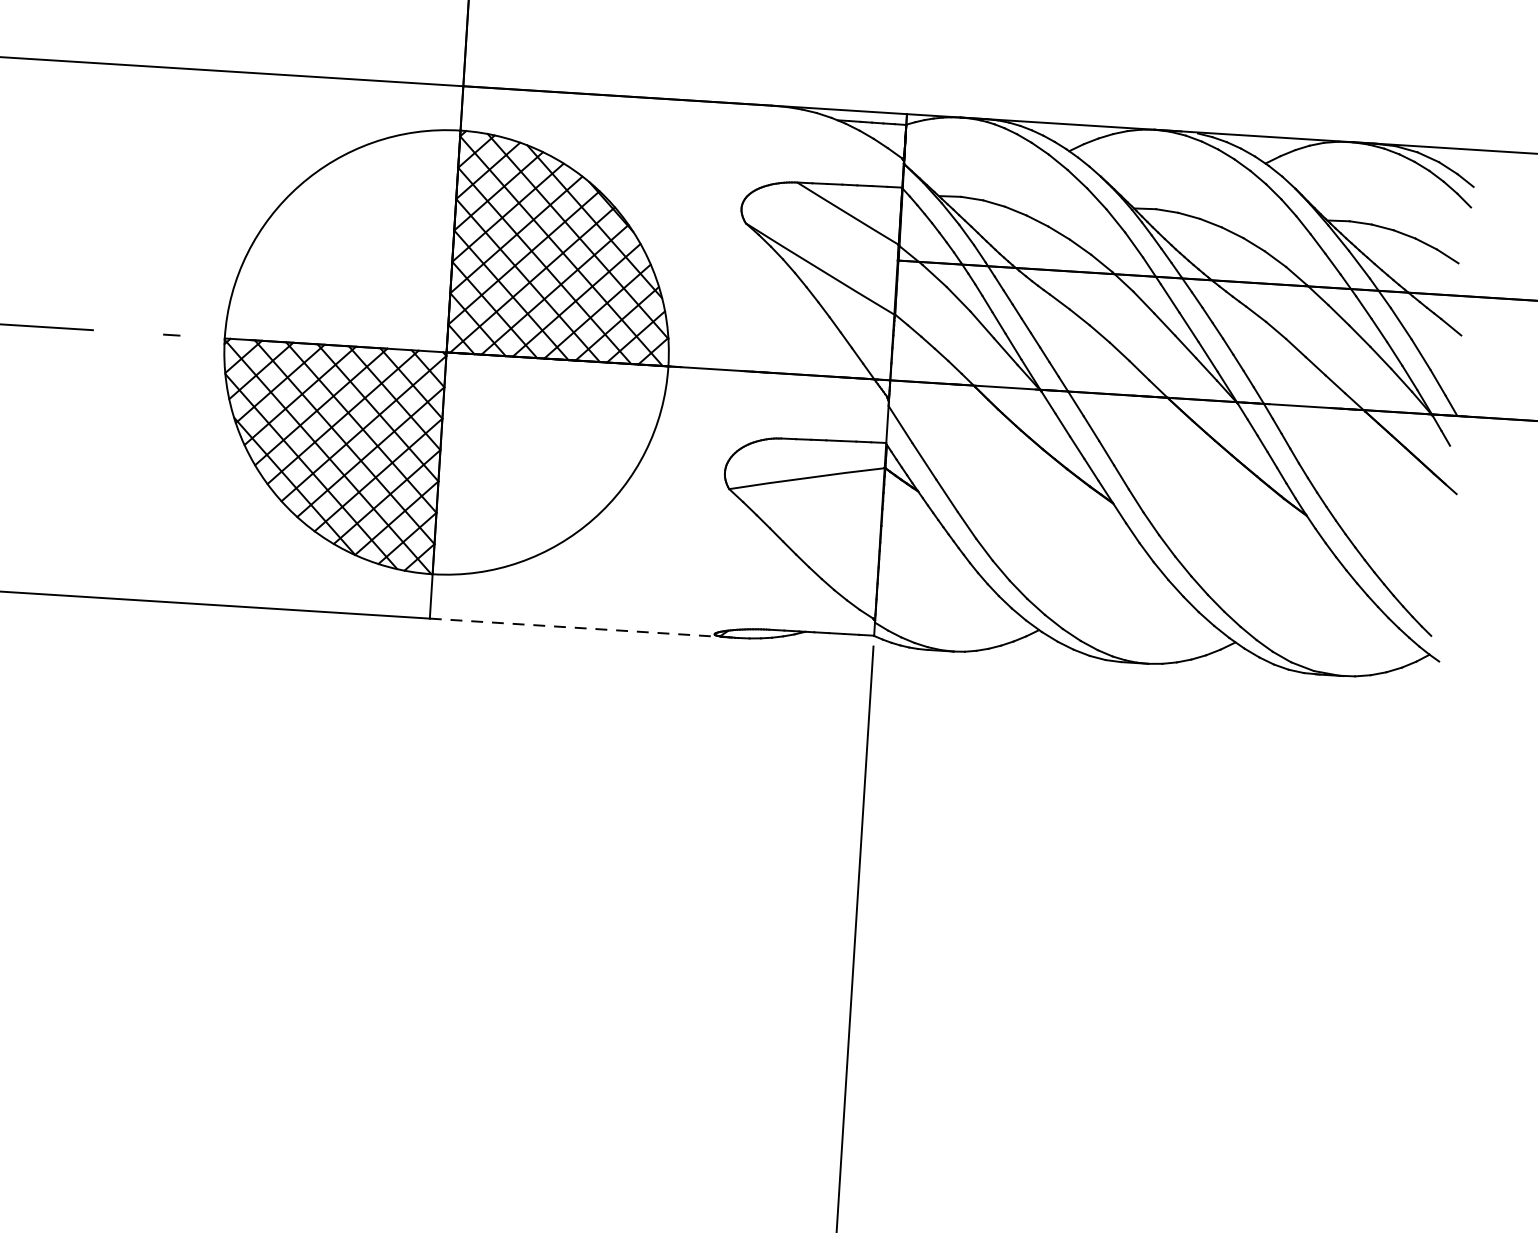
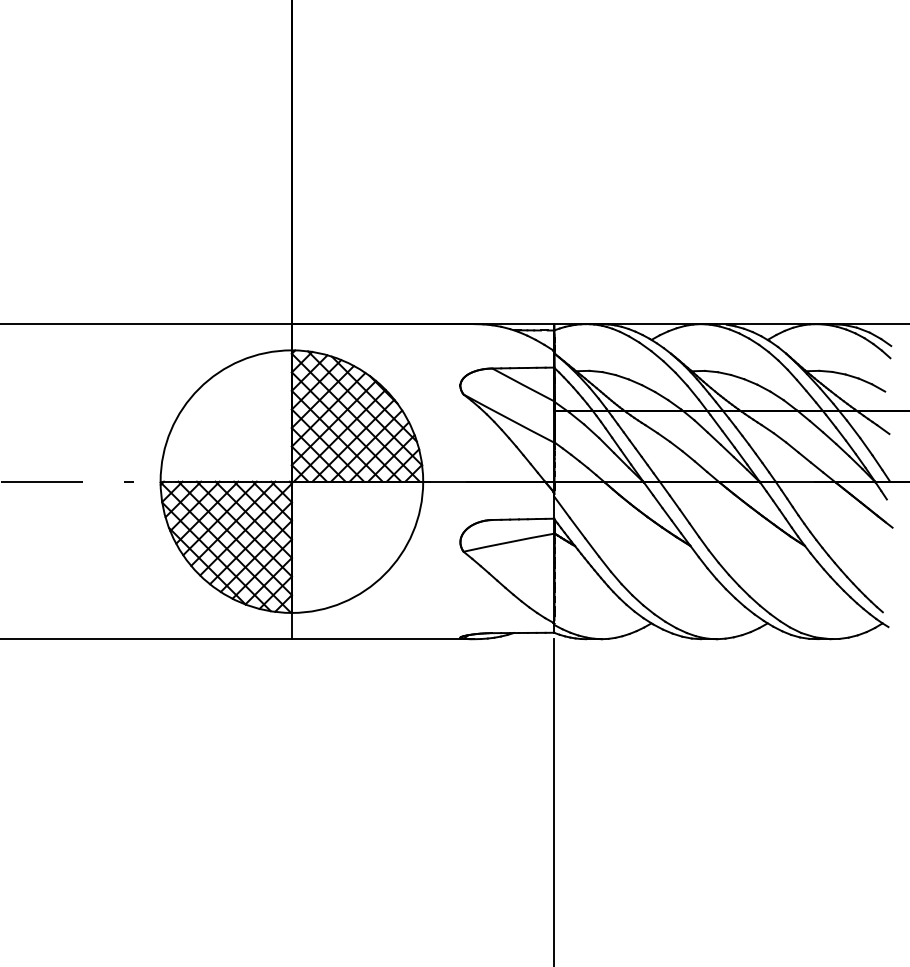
line: (584, 628) -> (383, 639), dashed -> solid

